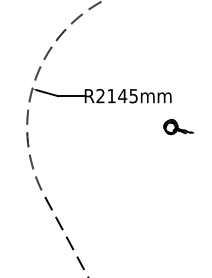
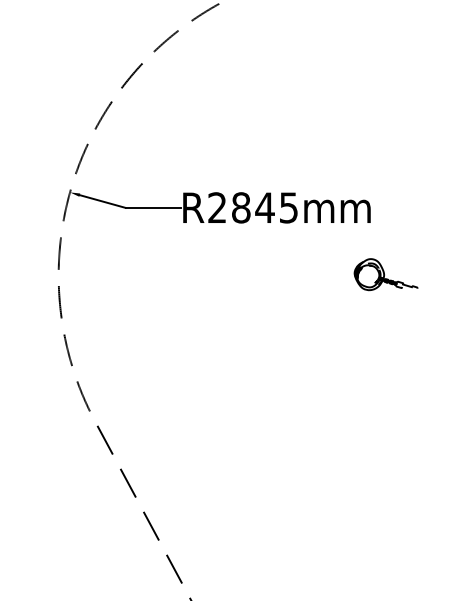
text: (111, 95) -> (240, 206), R2145mm -> R2845mm

